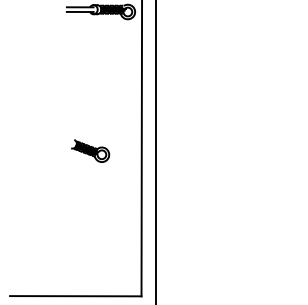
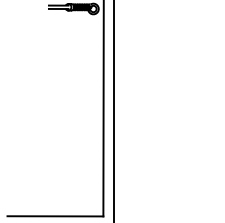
part: (90, 150) -> (66, 110), removed

